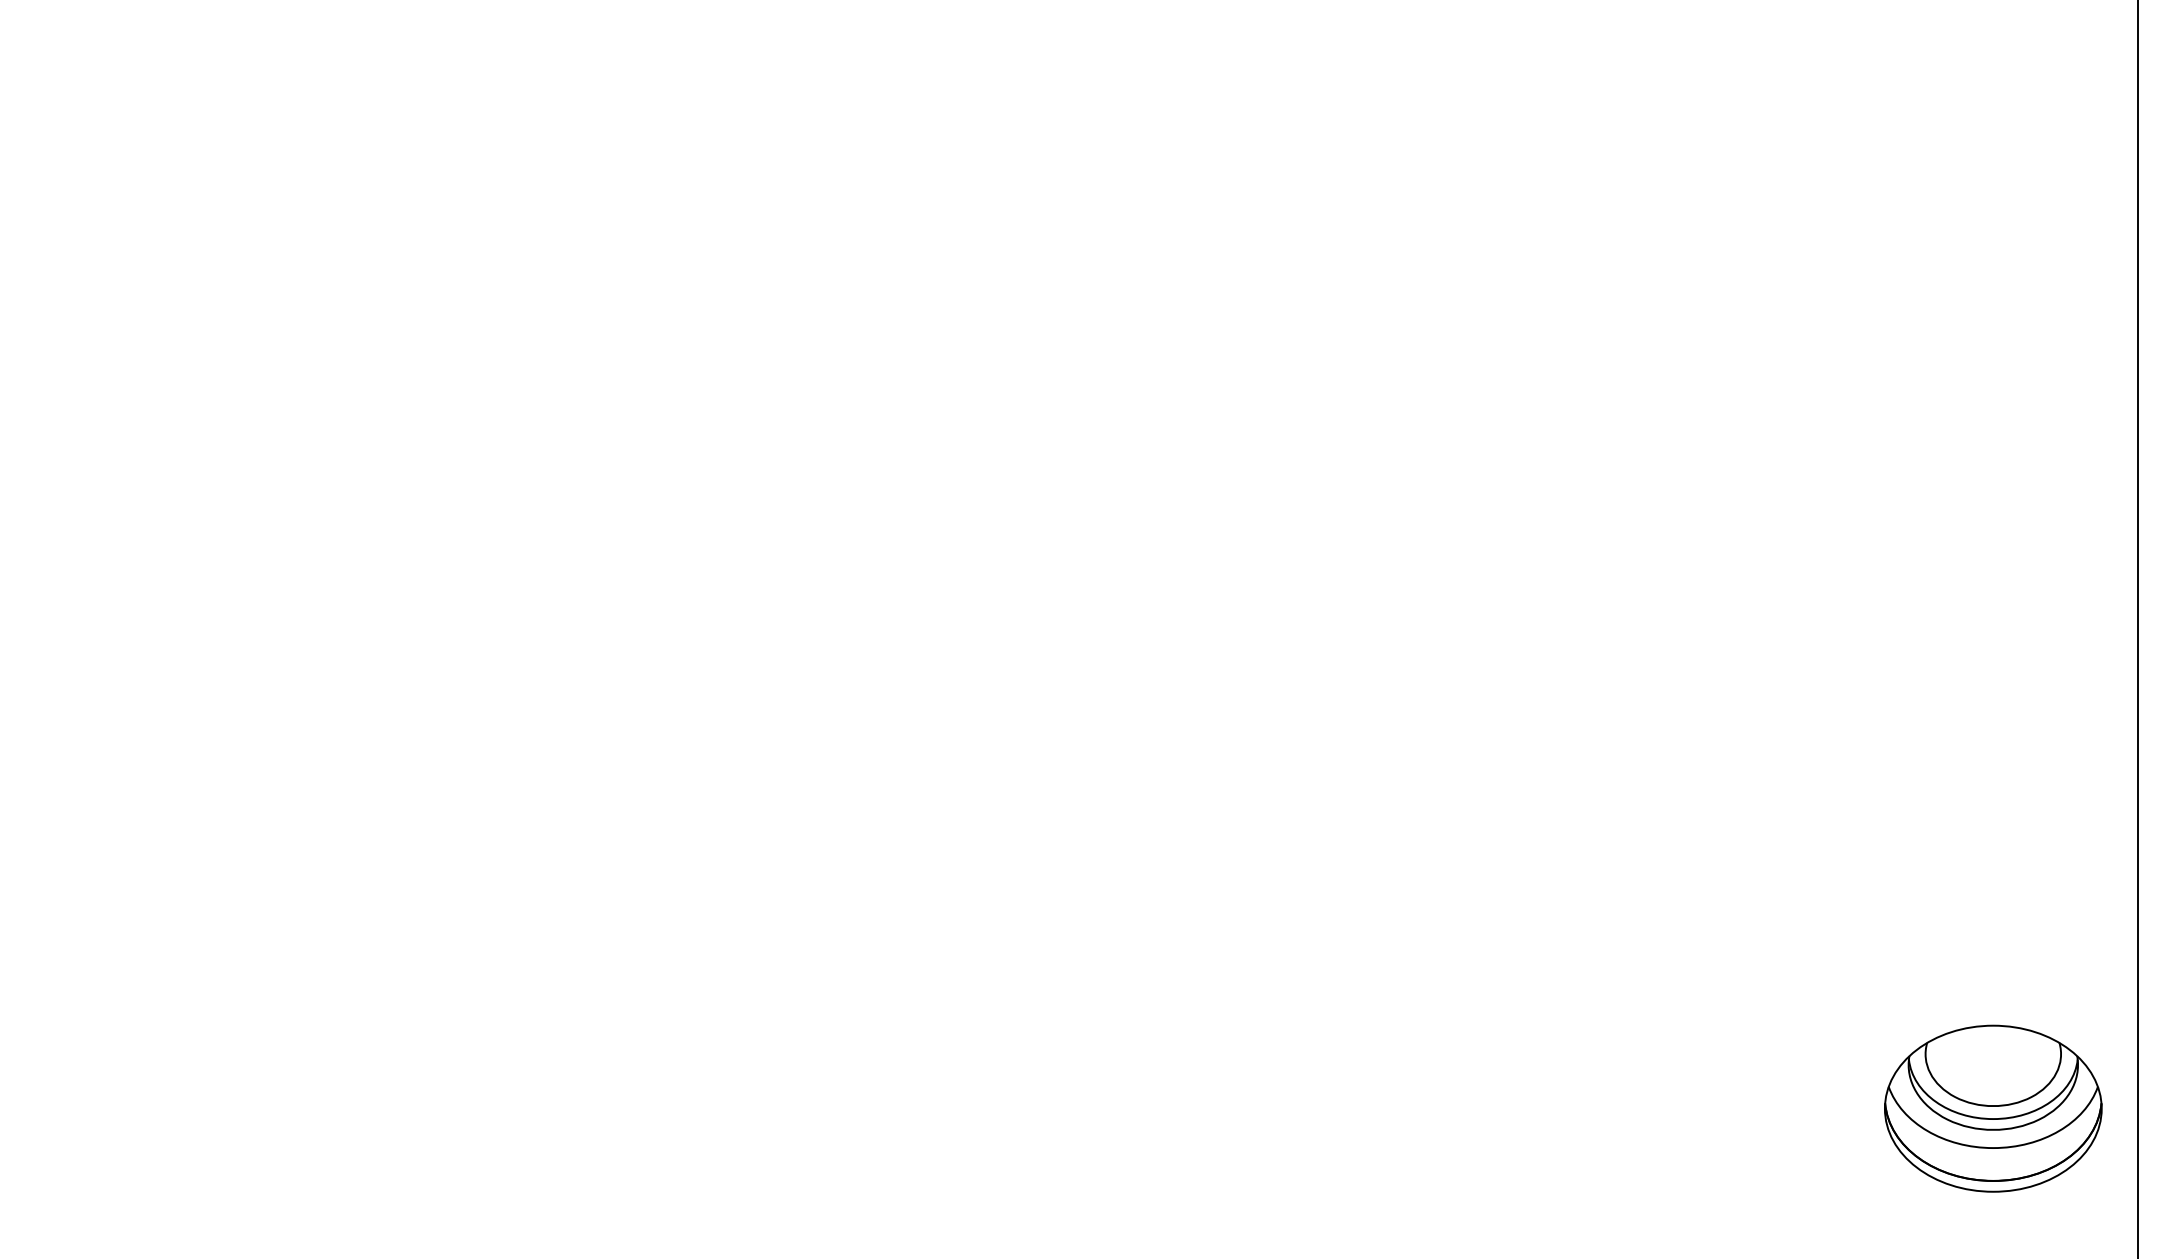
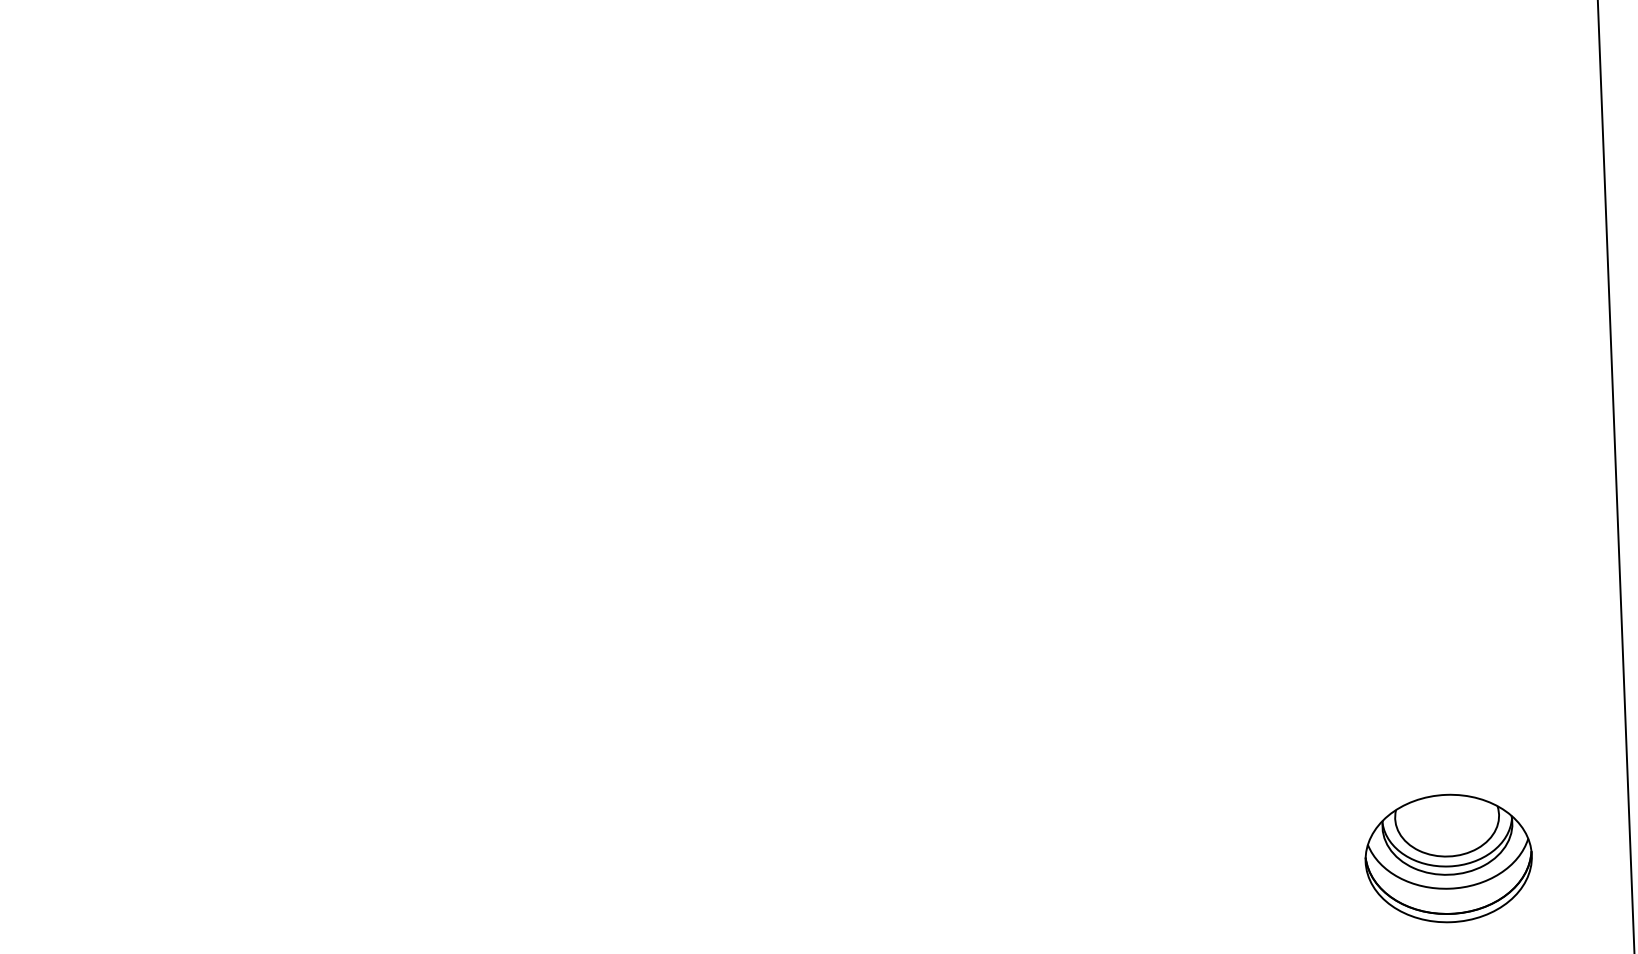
part: (1993, 1108) -> (1448, 858), moved

